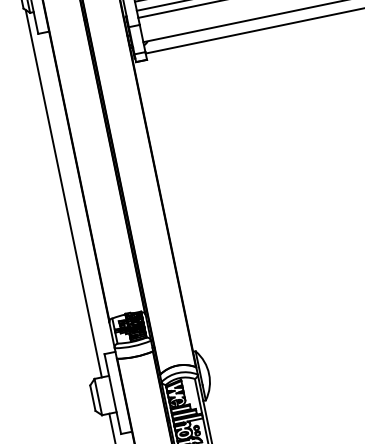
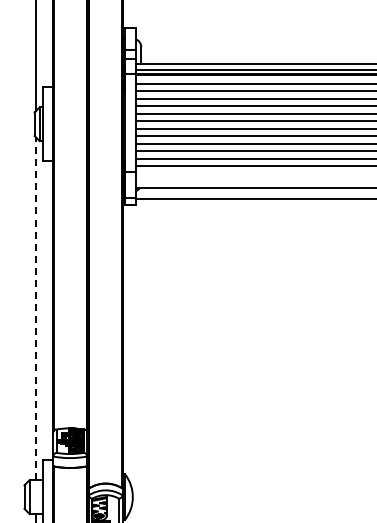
line: (63, 193) -> (36, 308), solid -> dashed

